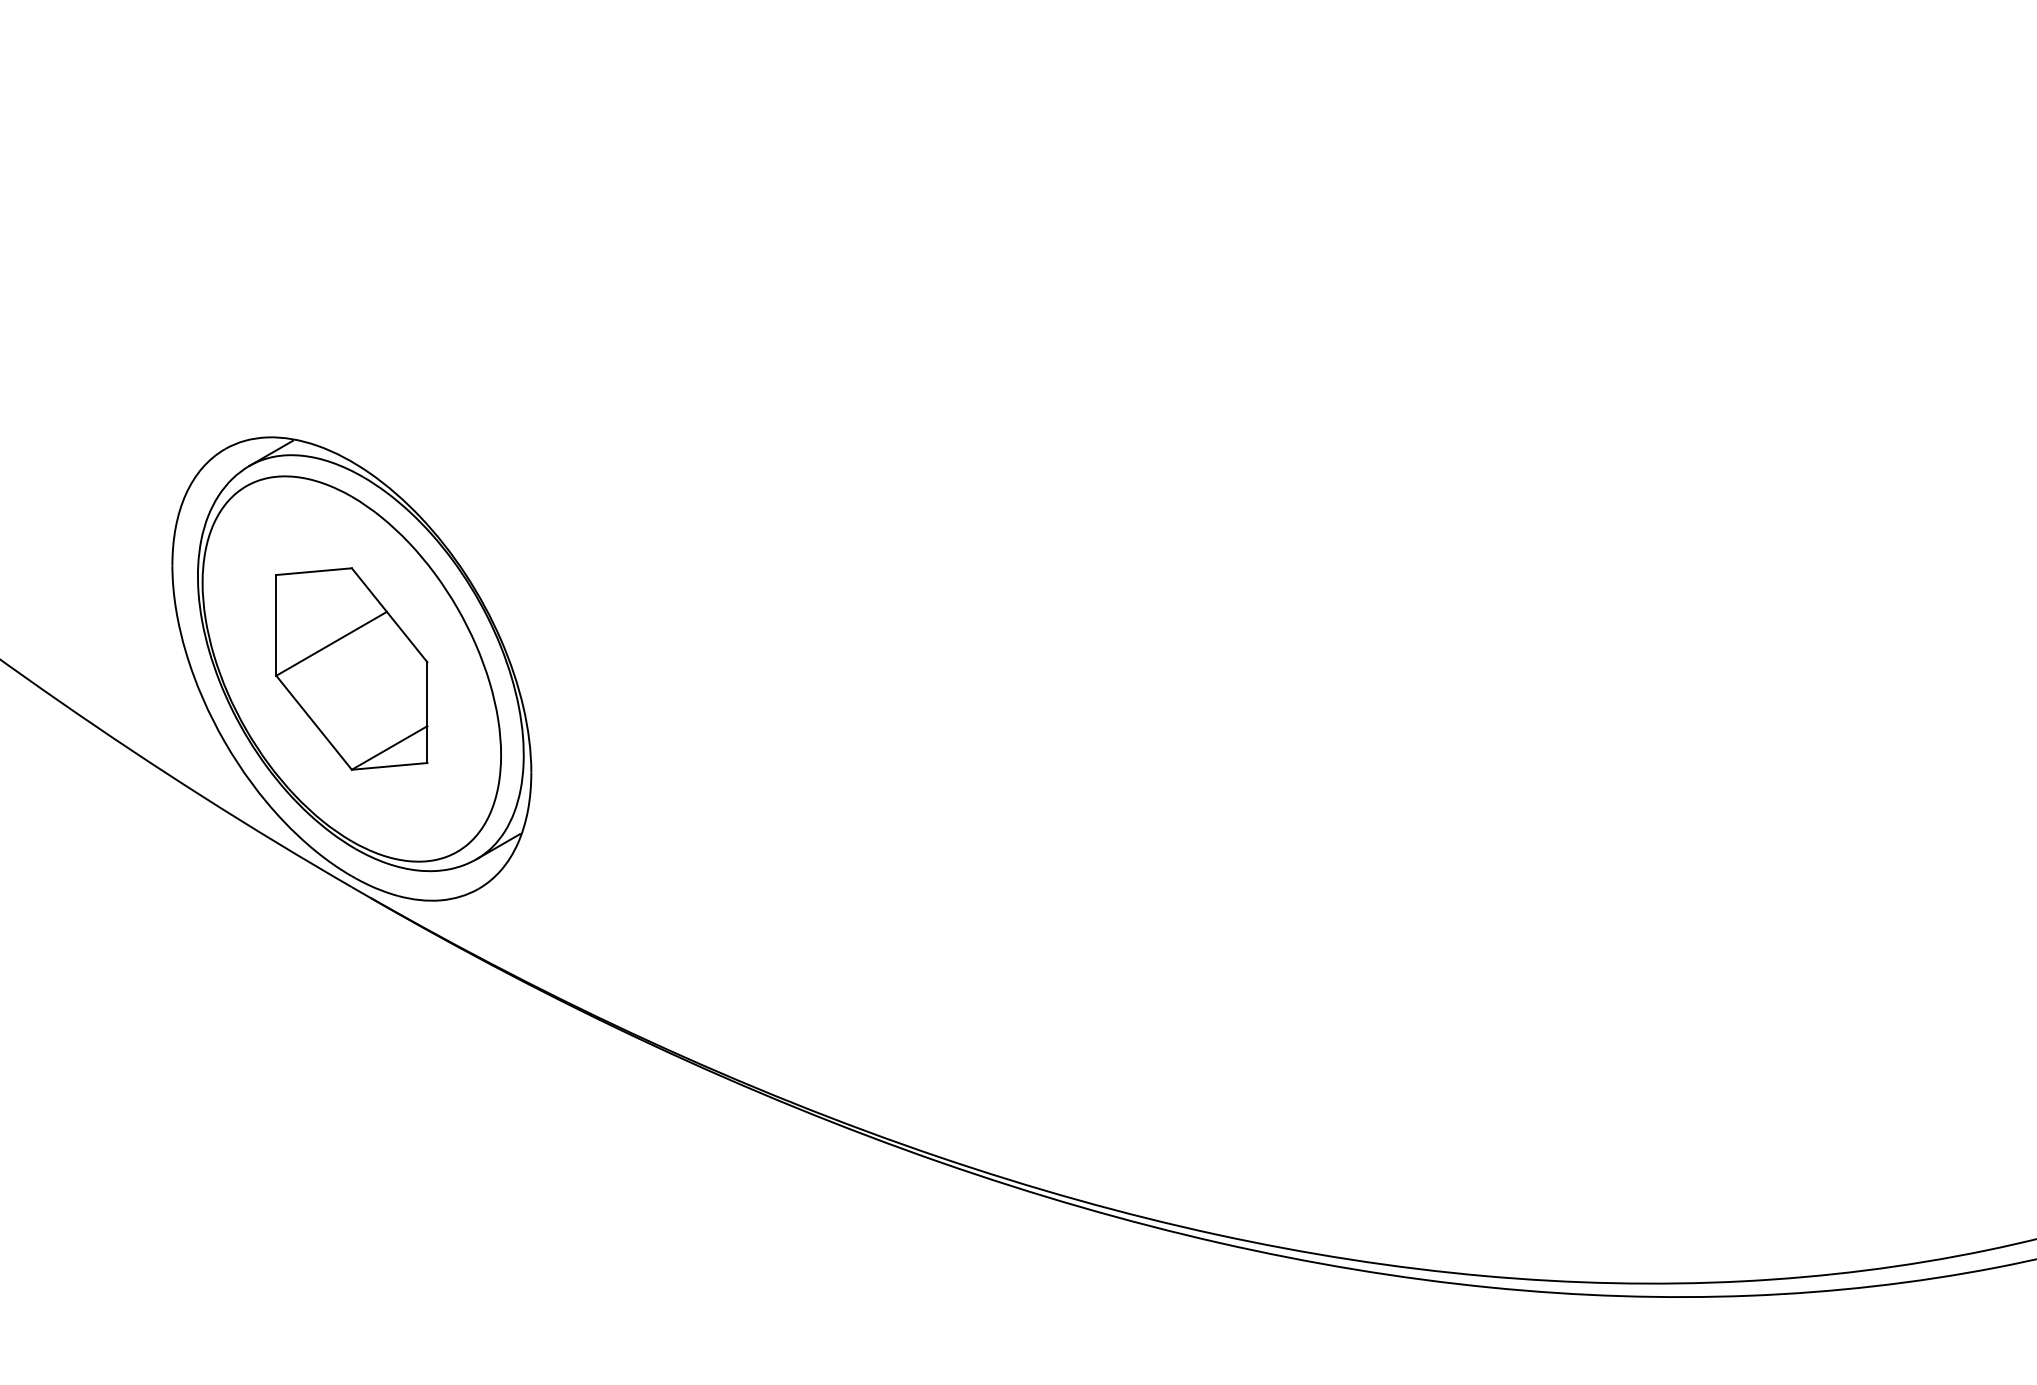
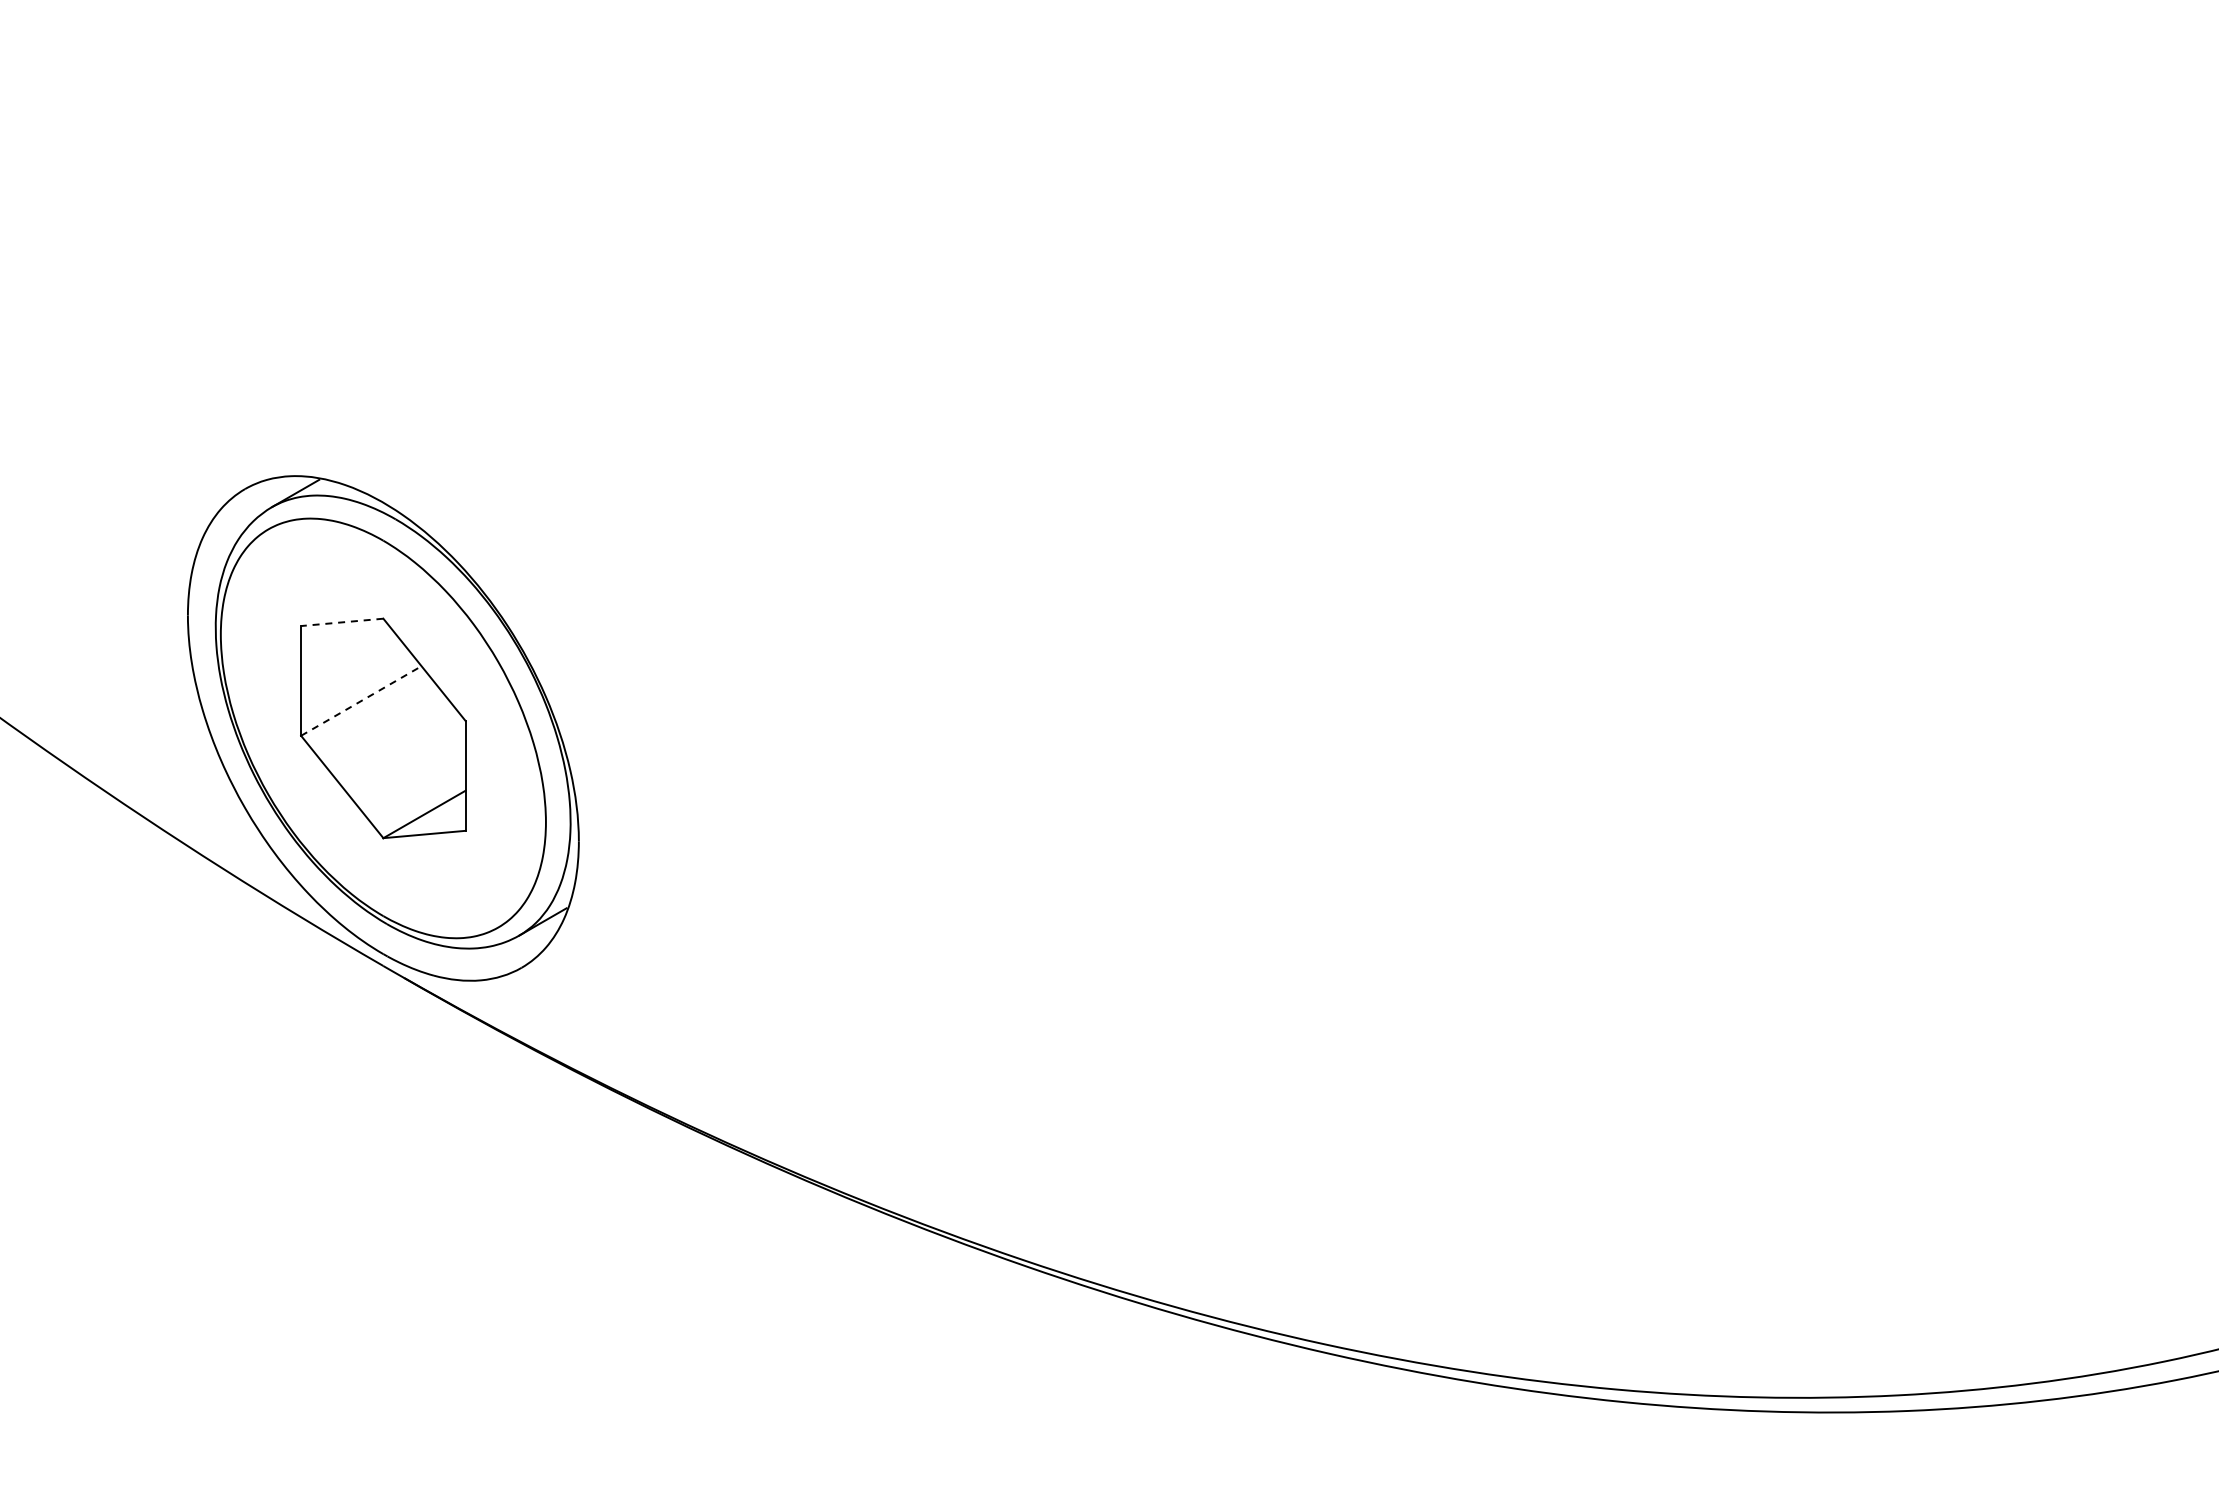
line: (313, 571) -> (341, 622), solid -> dashed
line: (331, 644) -> (361, 701), solid -> dashed

